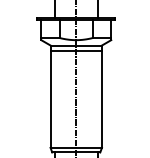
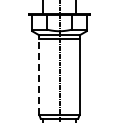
line: (50, 96) -> (39, 75), solid -> dashed

